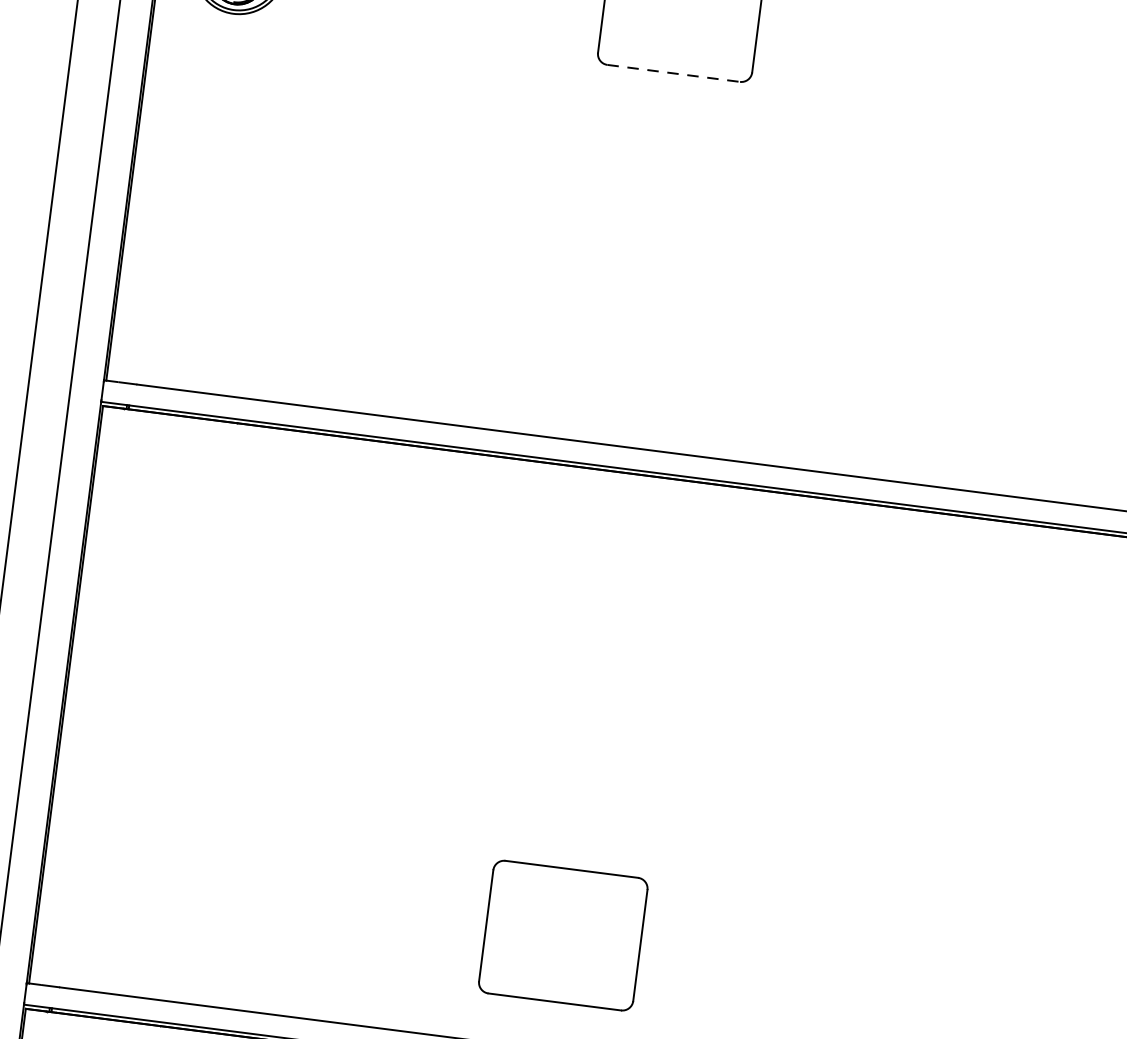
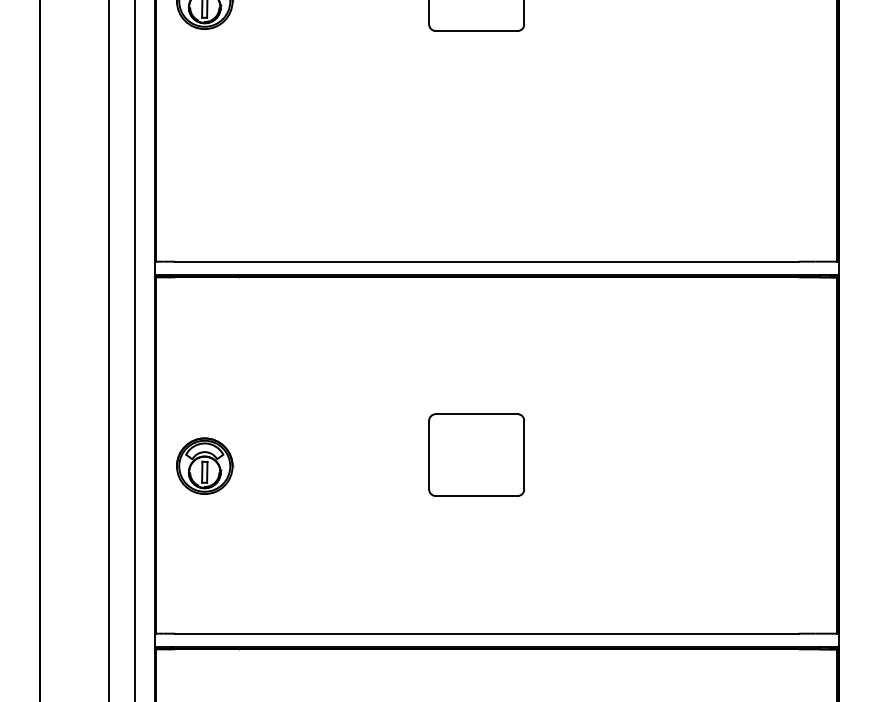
line: (673, 74) -> (476, 31), dashed -> solid
part: (144, 721) -> (205, 465), added
part: (563, 934) -> (476, 454), moved

